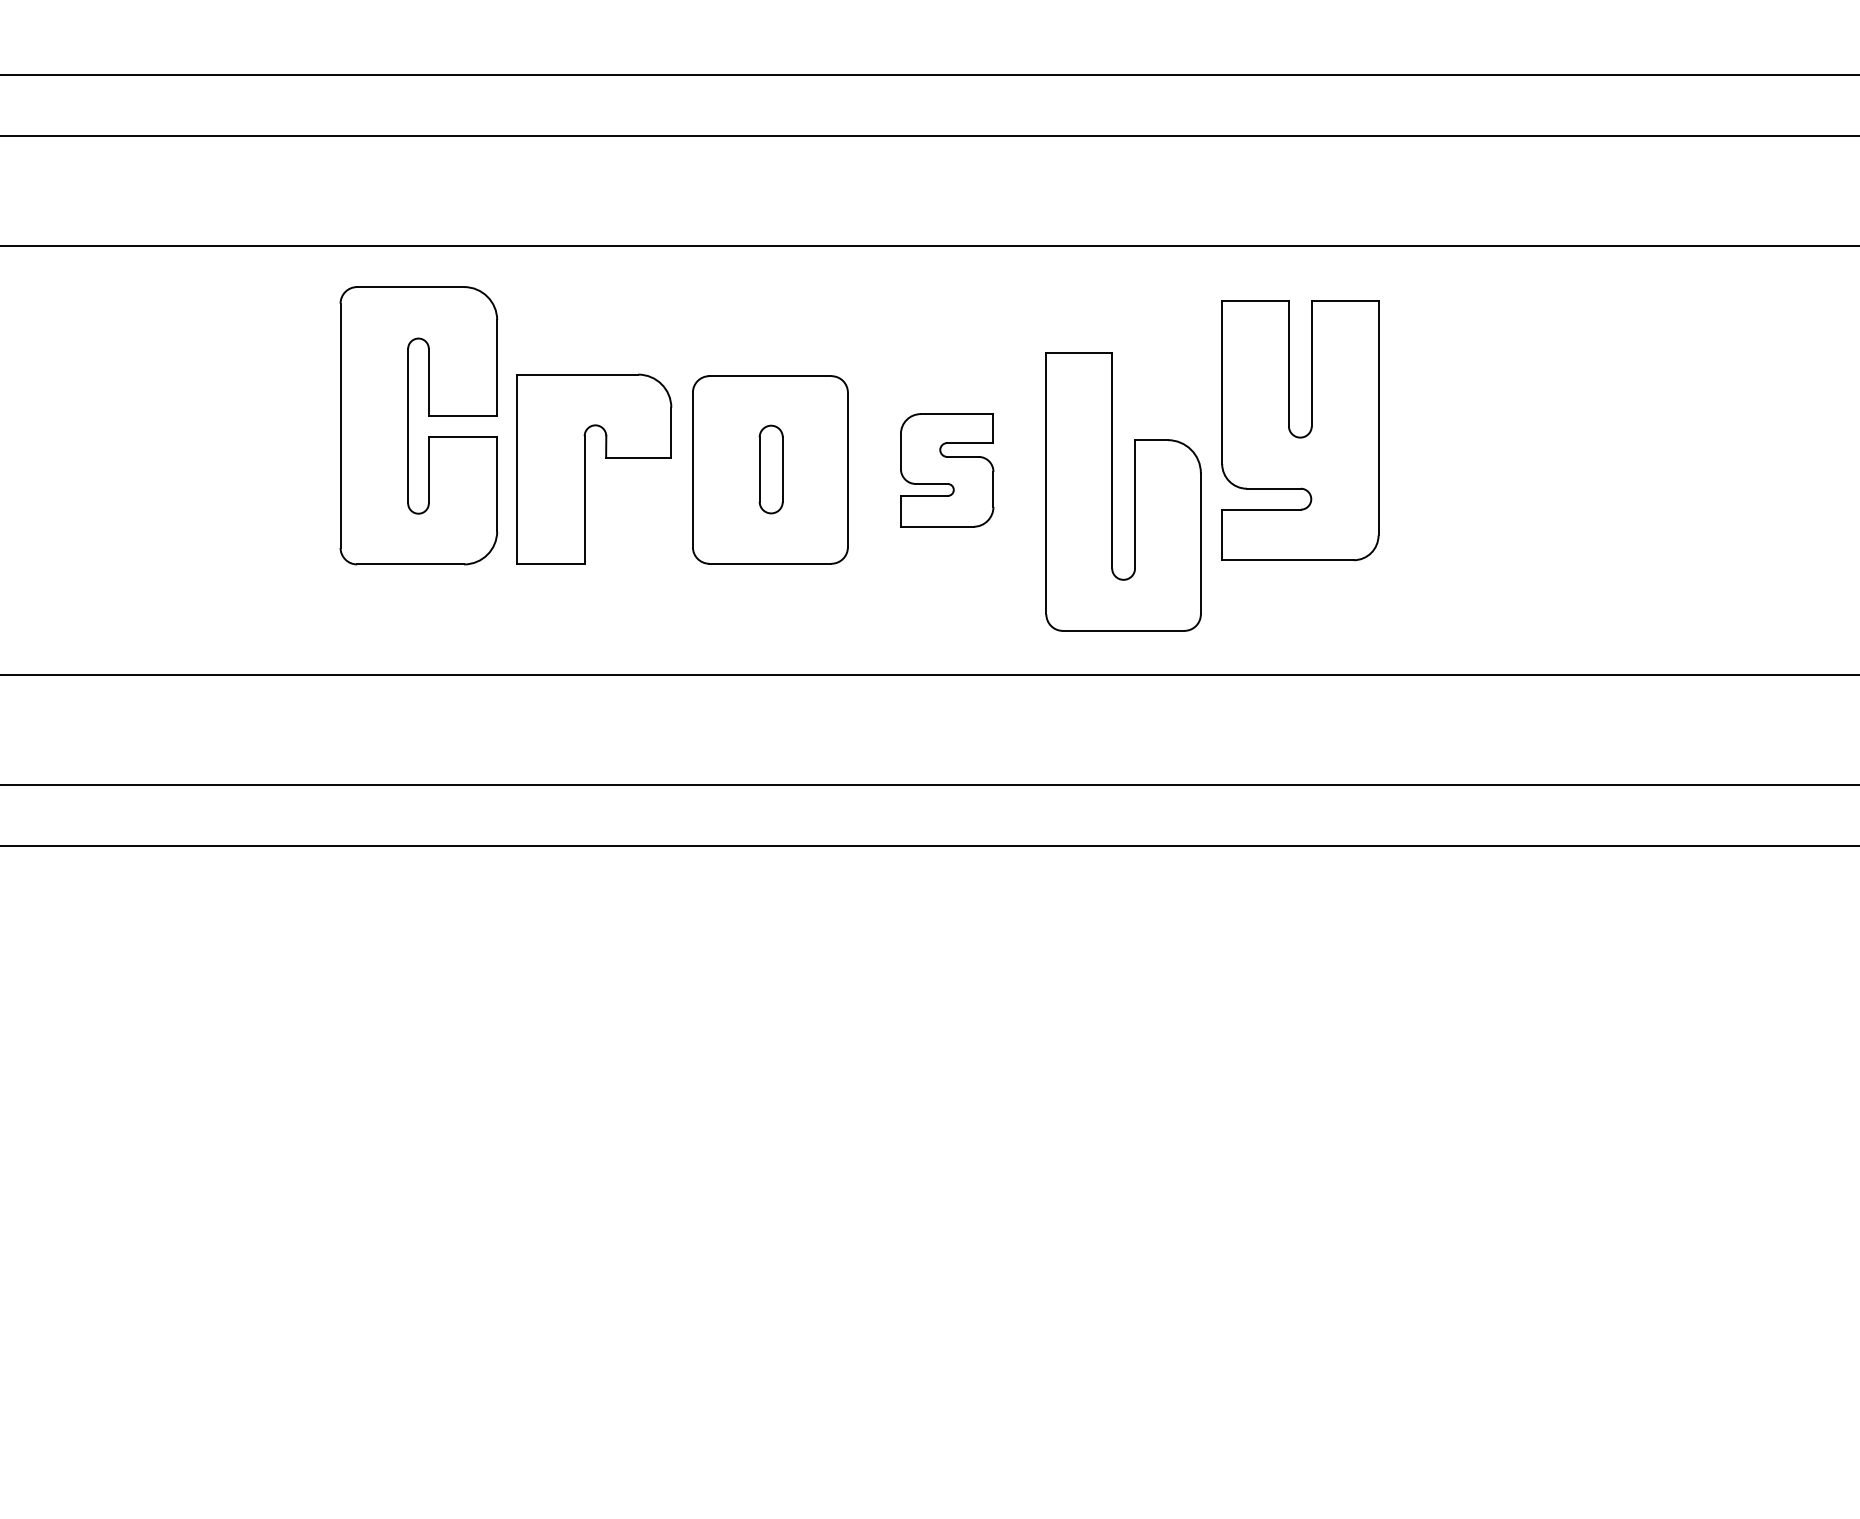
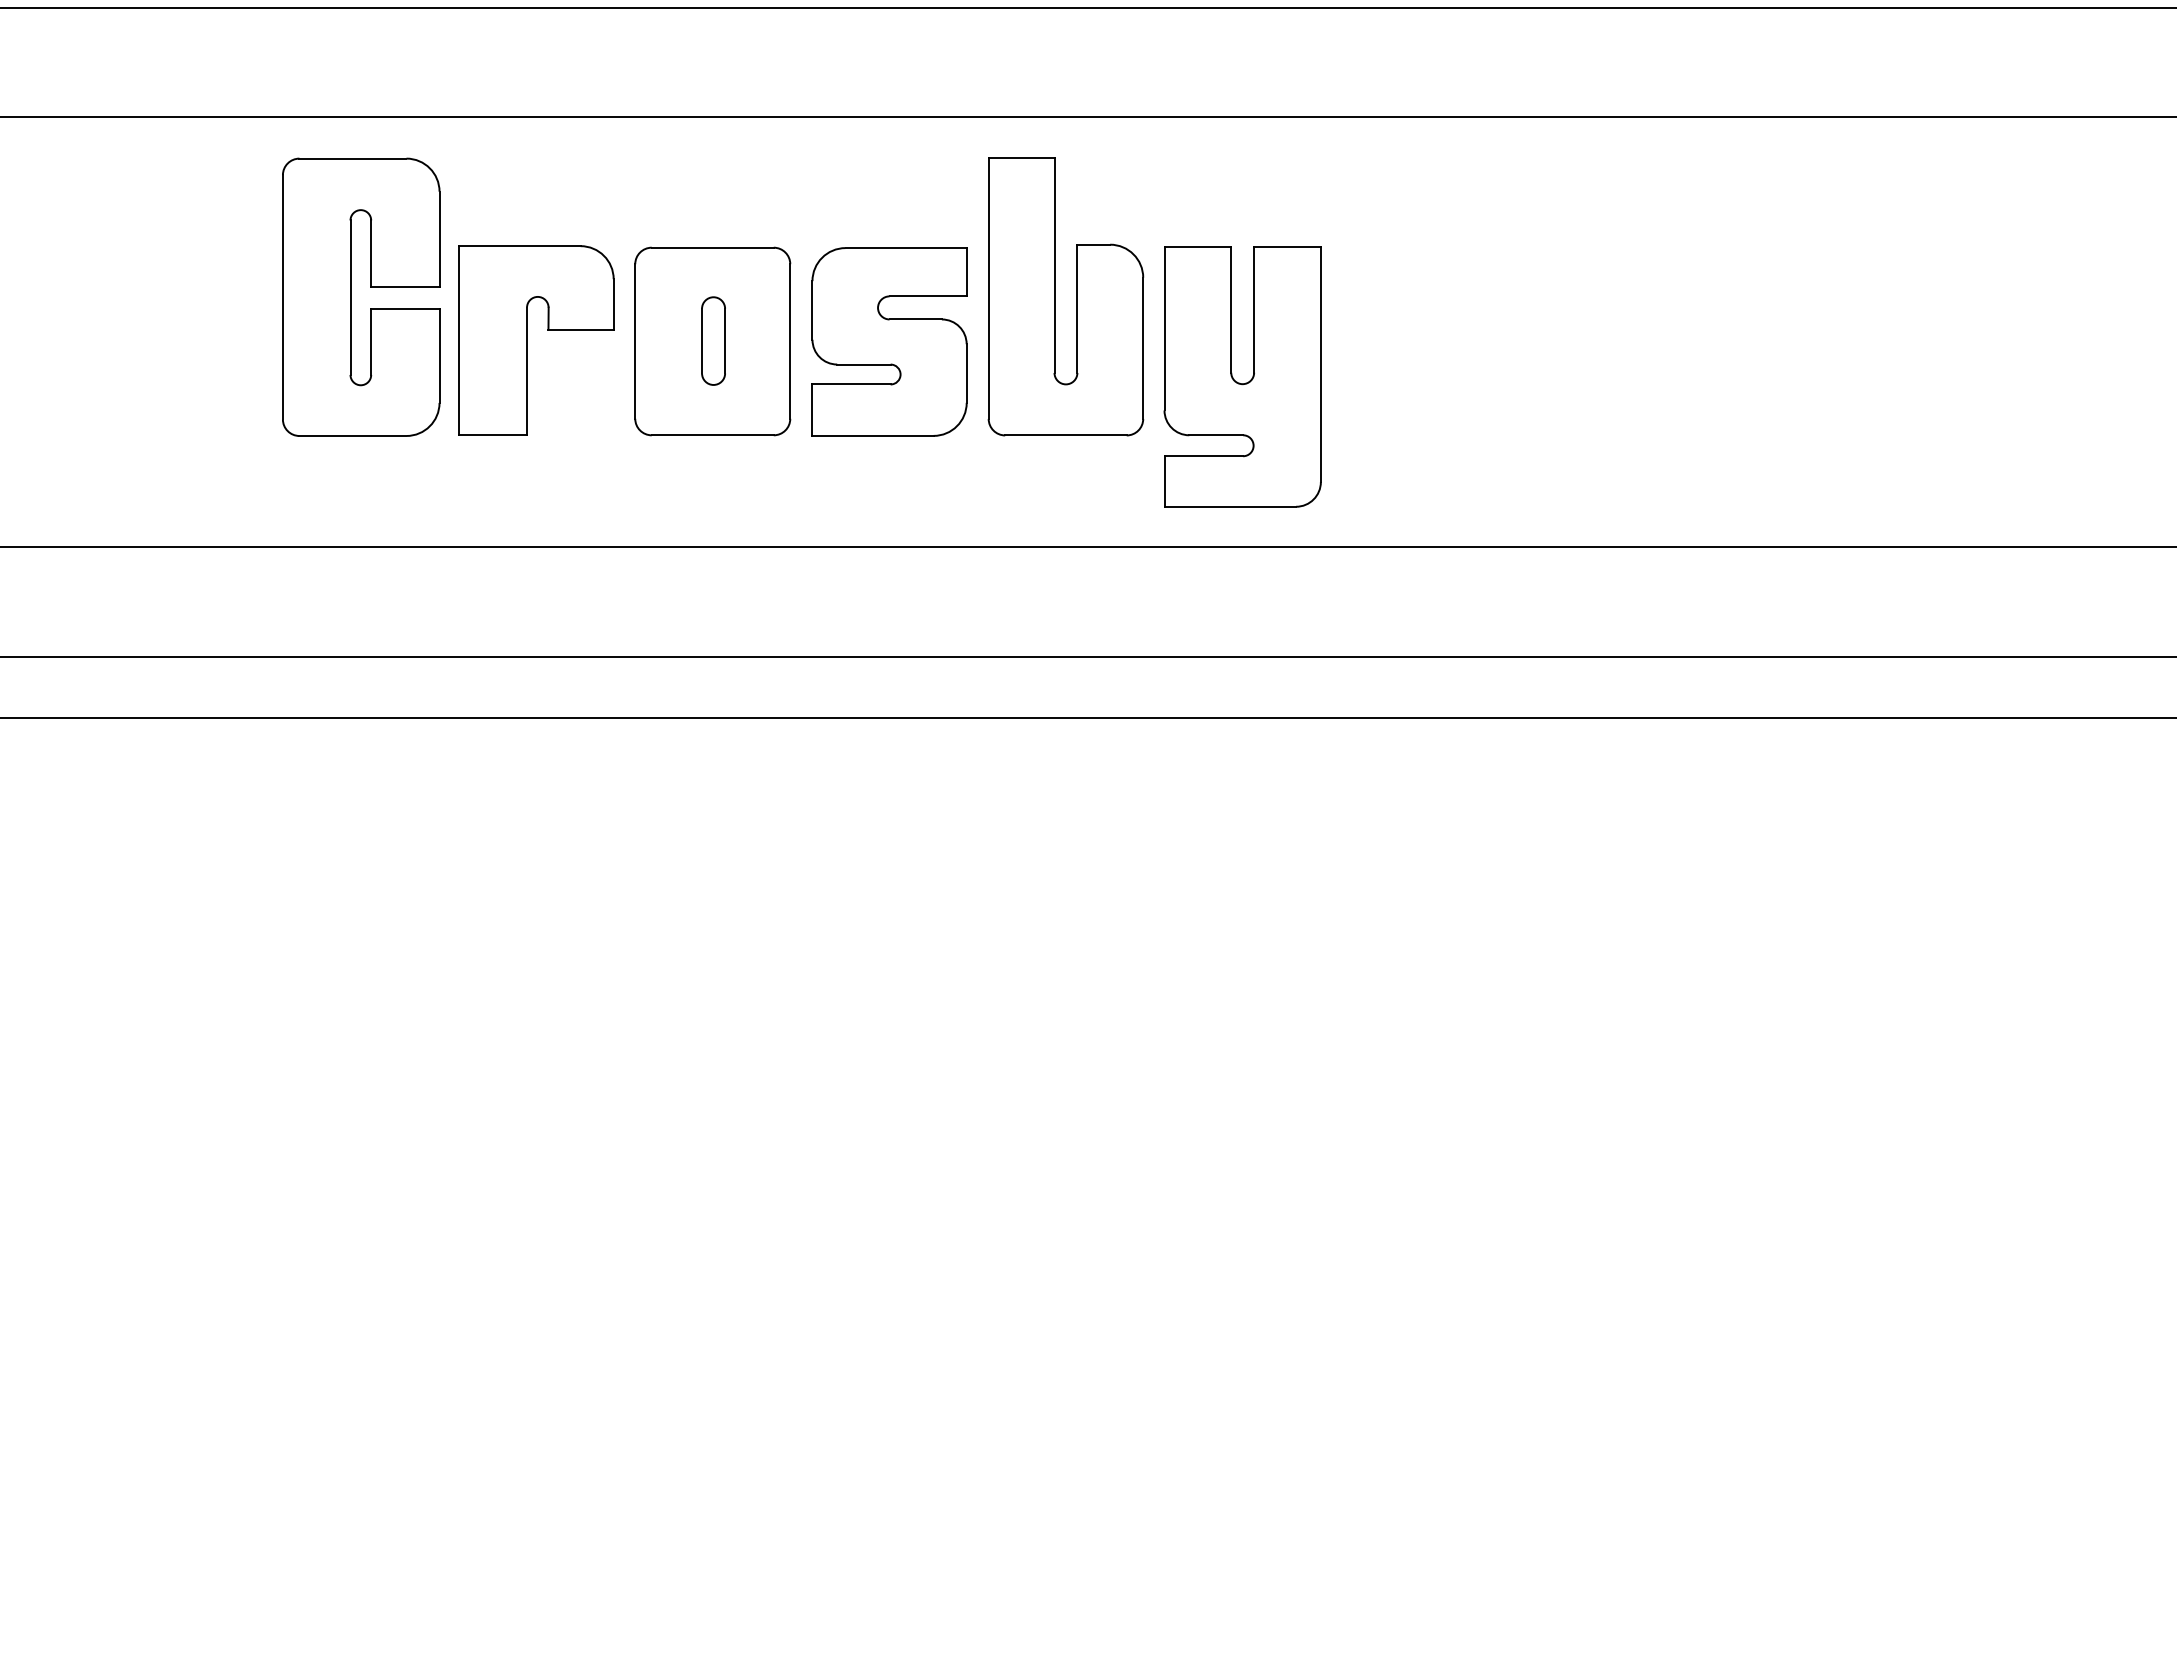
part: (1297, 435) -> (1239, 382), moved
part: (947, 469) -> (889, 341), size x1.67
part: (1113, 491) -> (1055, 296), moved

